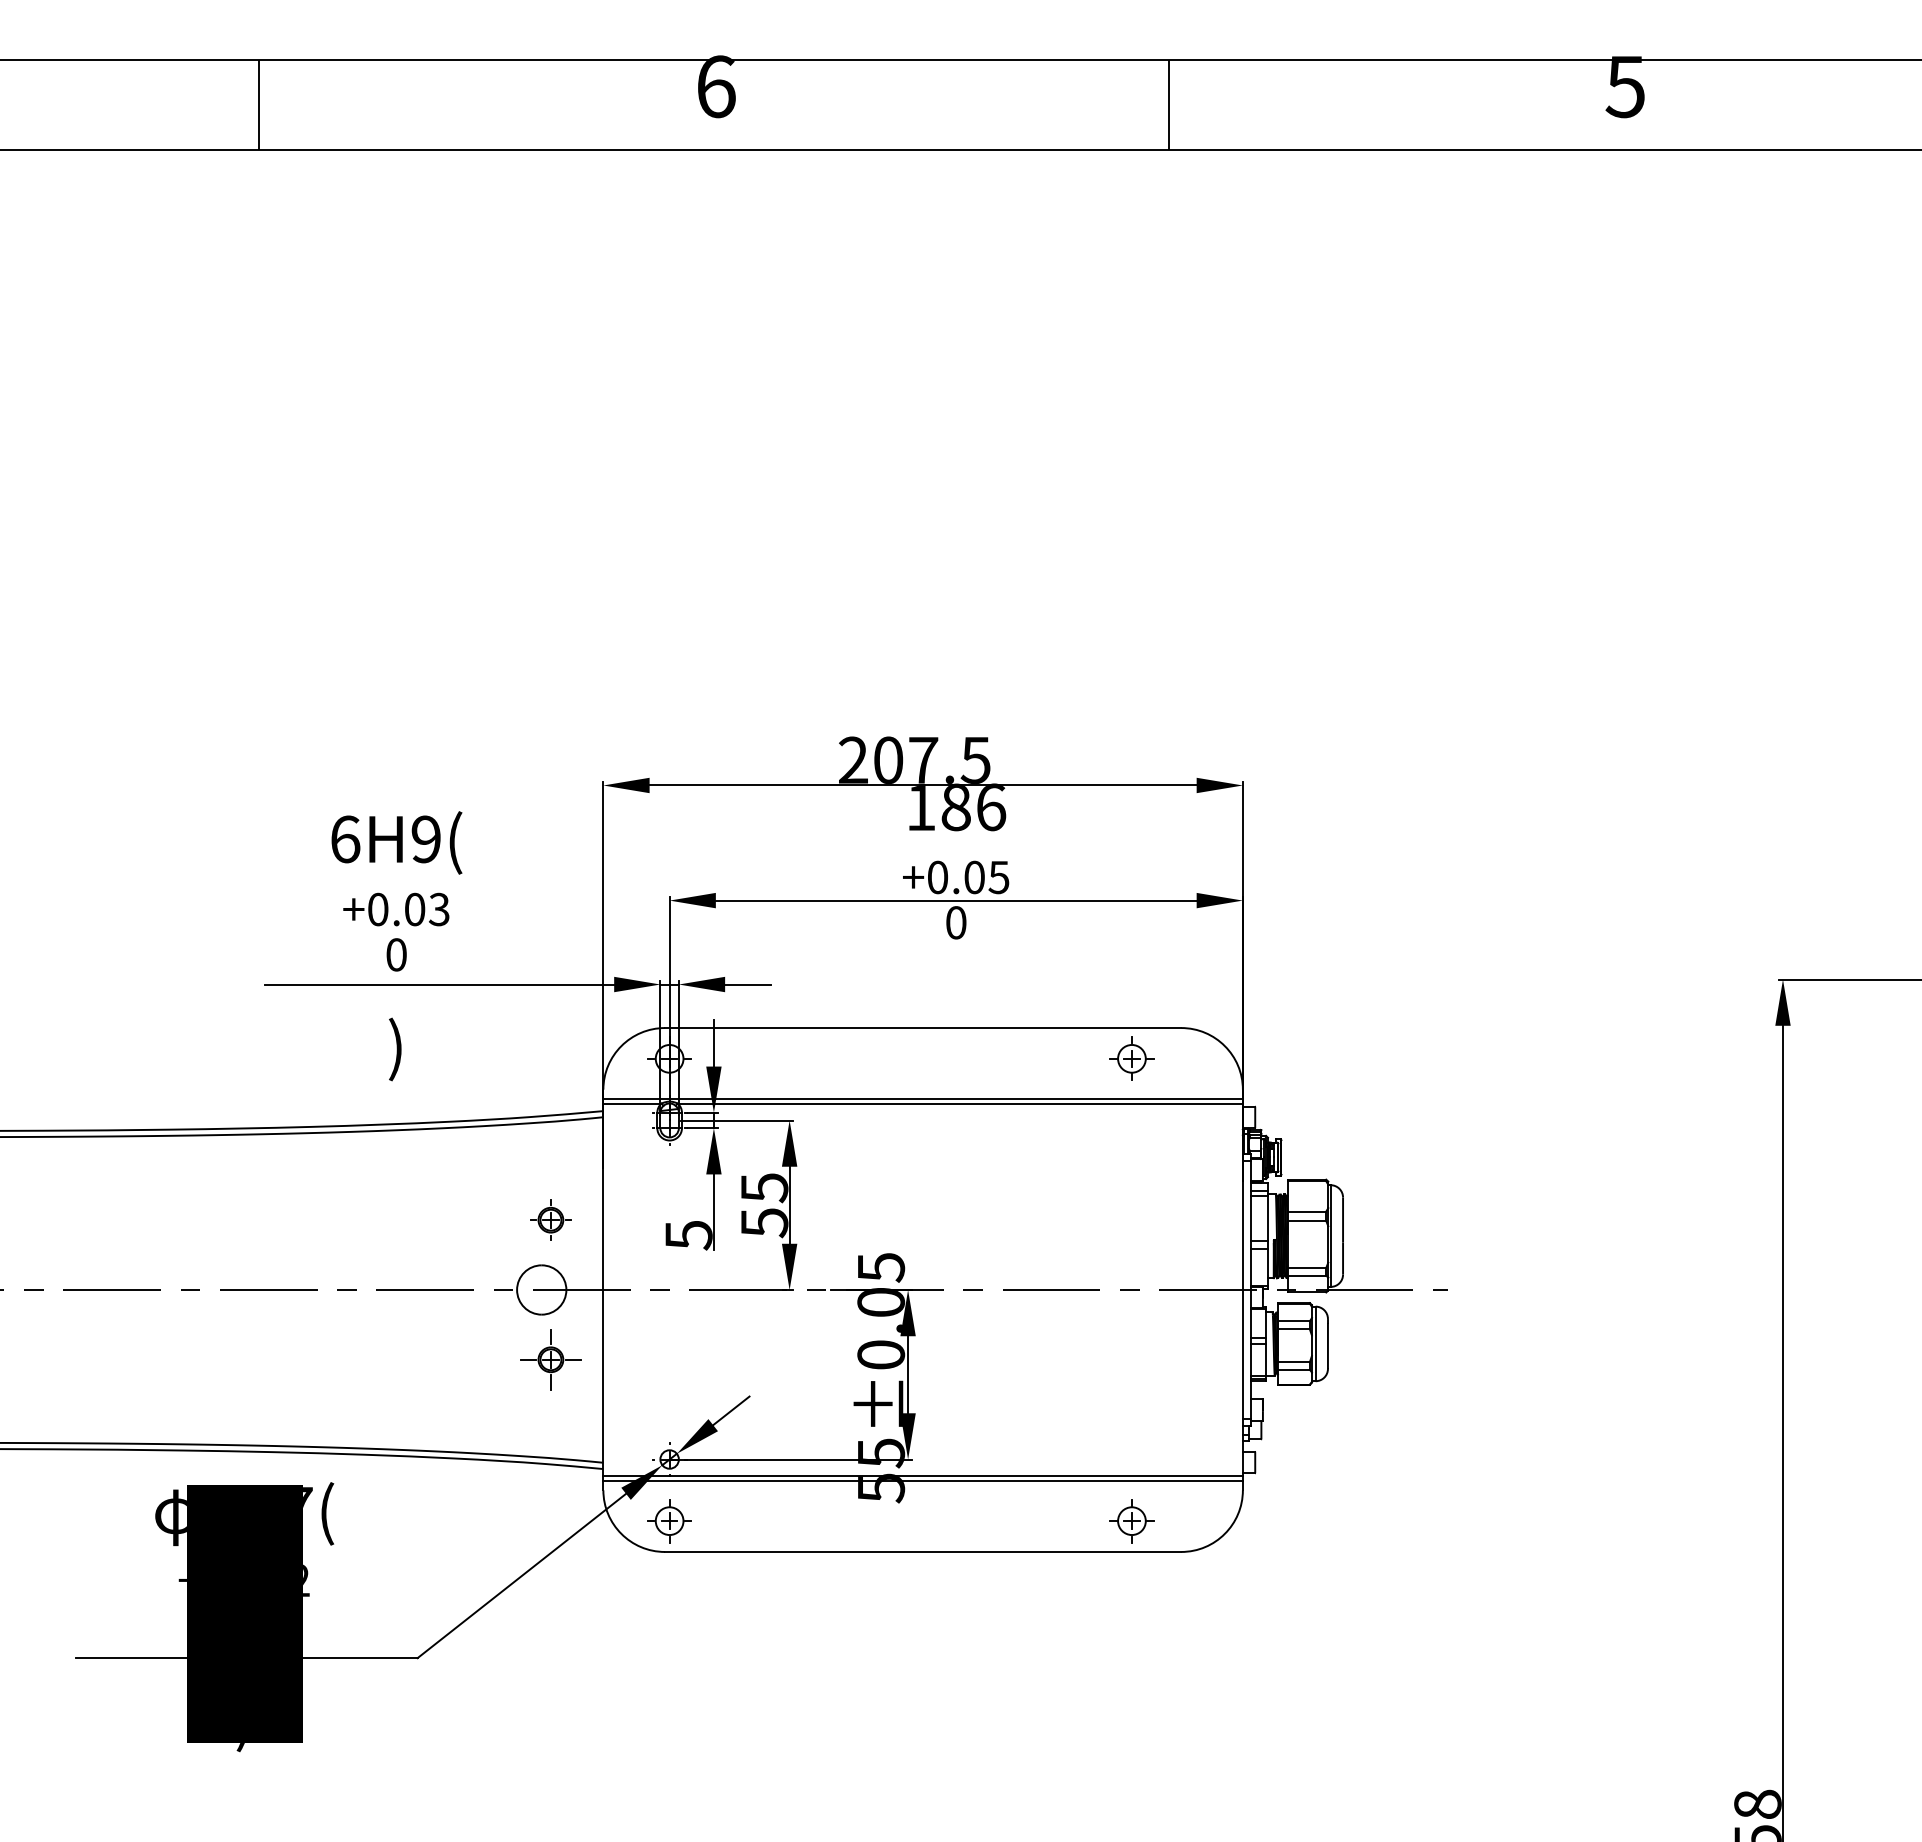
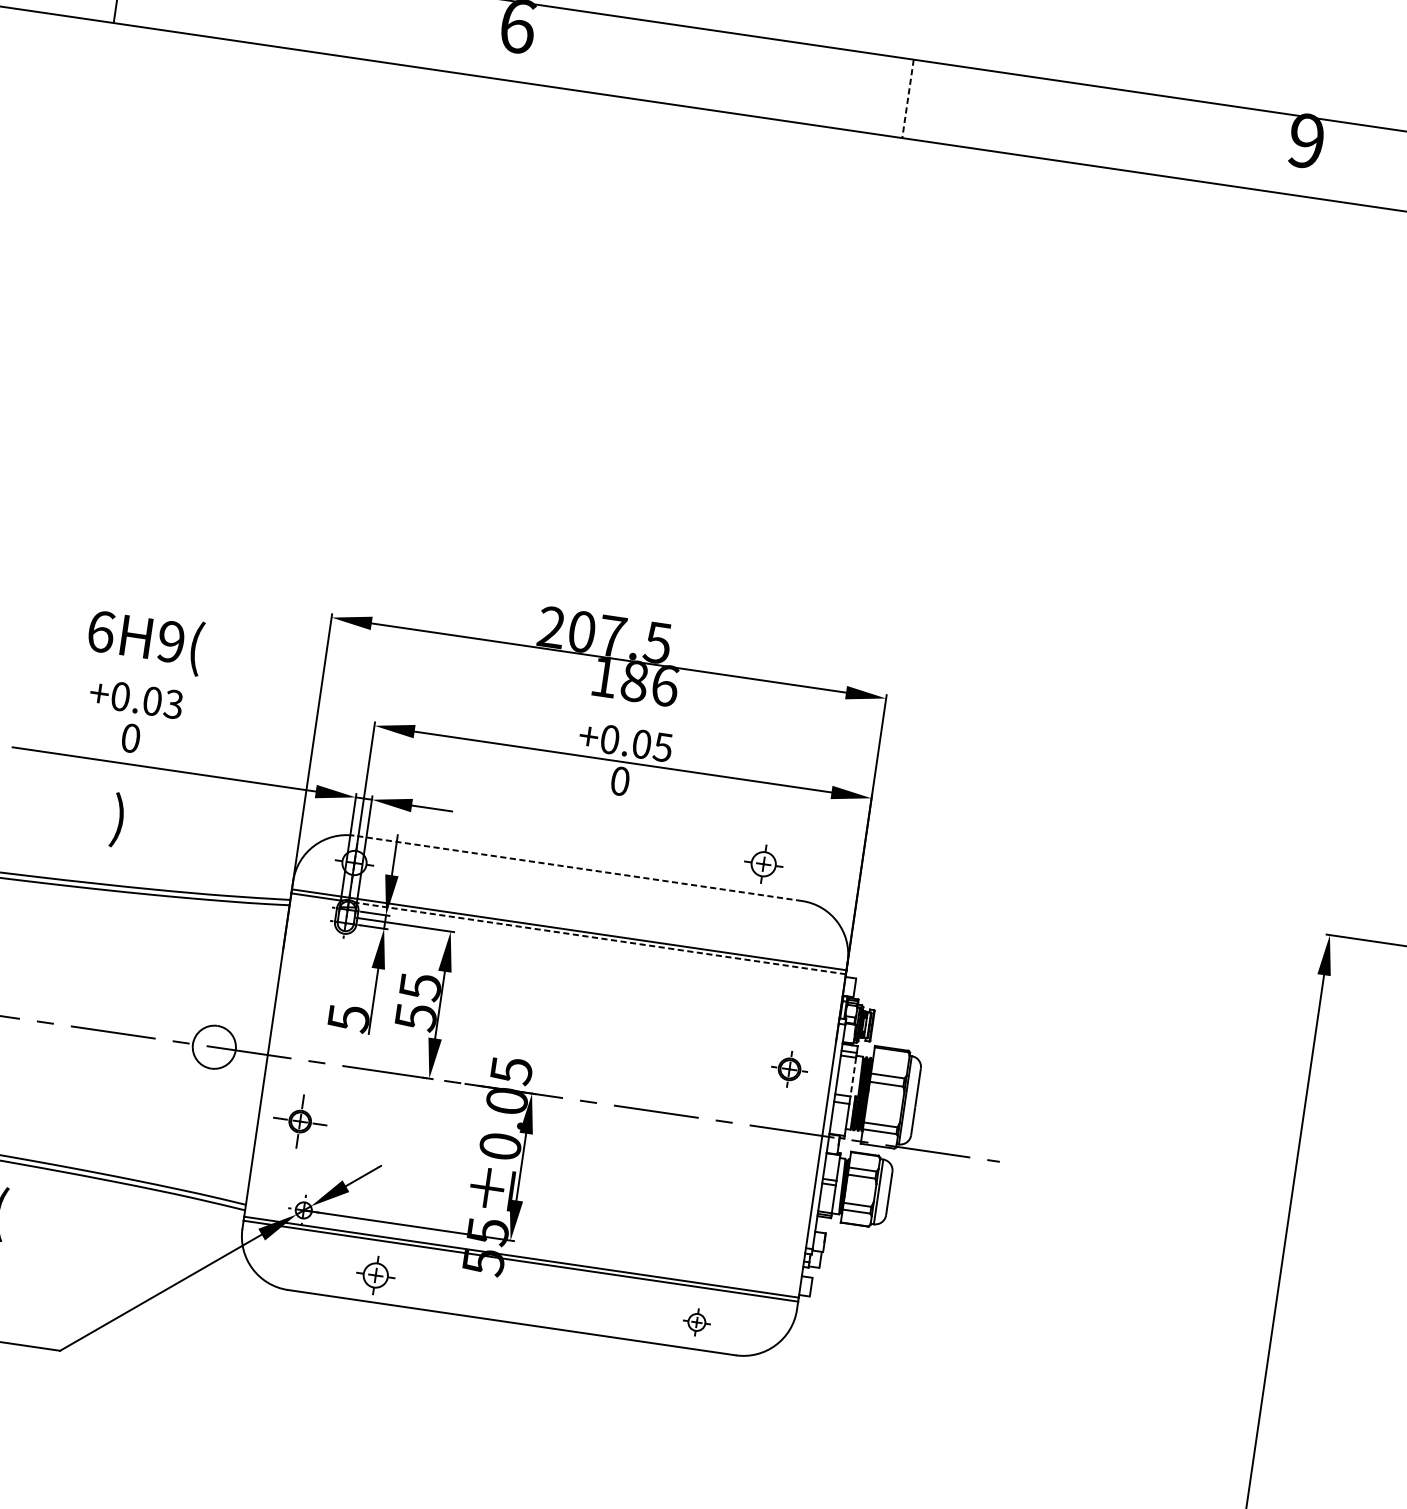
text: (1624, 86) -> (1305, 140), 5 -> 9
line: (1168, 105) -> (907, 99), solid -> dashed
line: (922, 1028) -> (577, 868), solid -> dashed
part: (1131, 1058) -> (763, 863), moved
line: (960, 1103) -> (601, 938), solid -> dashed
line: (1268, 1218) -> (853, 1077), solid -> dashed
part: (550, 1219) -> (789, 1068), moved
part: (550, 1359) -> (299, 1121), moved
part: (669, 1521) -> (375, 1275), moved
part: (1131, 1521) -> (696, 1322), size x0.7

